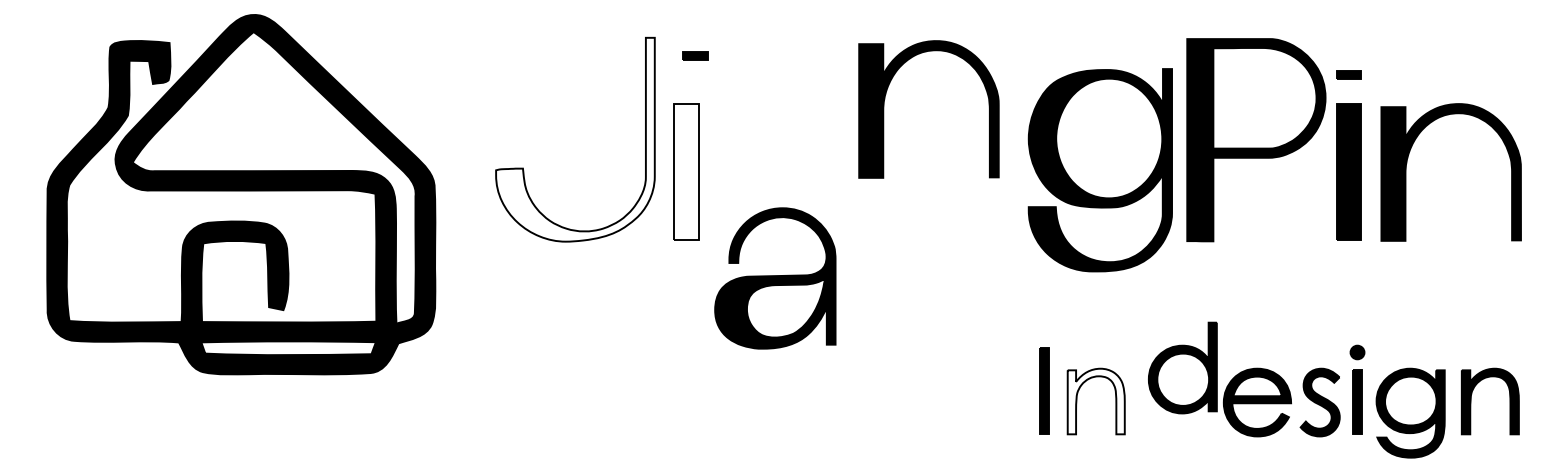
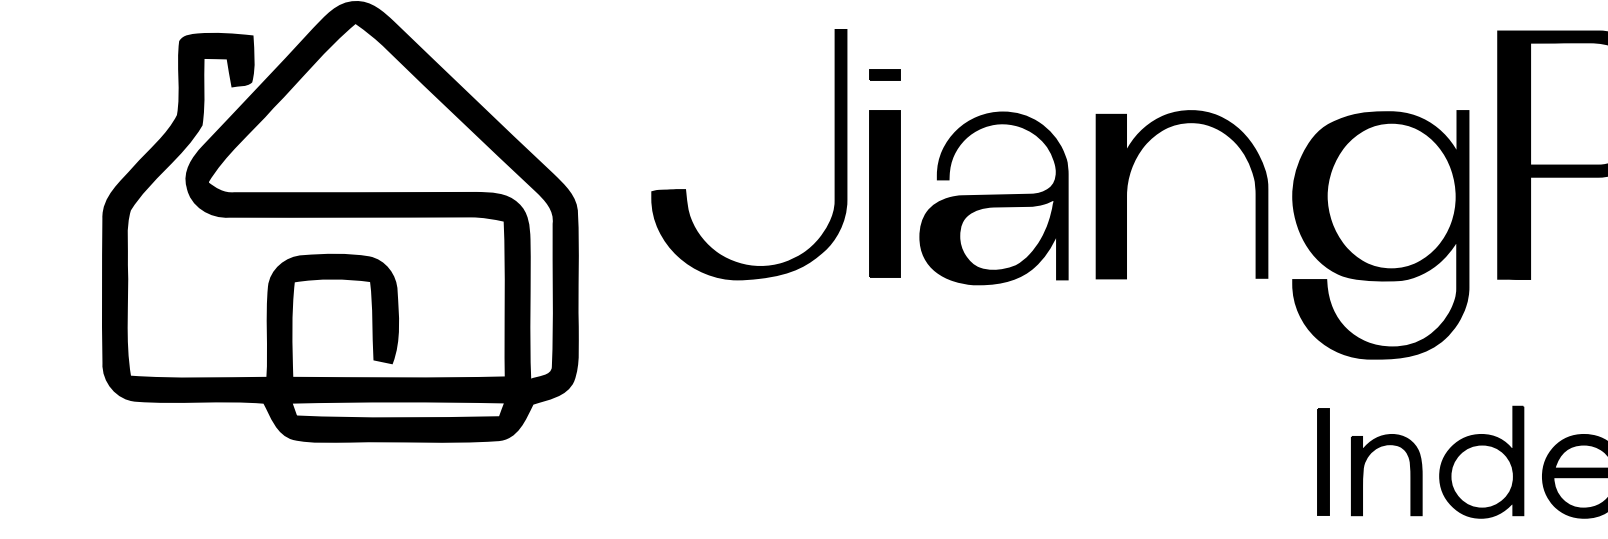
part: (695, 55) -> (885, 74), moved
part: (884, 109) -> (1127, 194), moved
fill: (575, 139) -> (749, 154), added
part: (1099, 170) -> (1379, 235), moved
fill: (686, 171) -> (885, 193), added
part: (775, 278) -> (994, 198), moved
part: (1182, 367) -> (1481, 461), moved
fill: (1095, 401) -> (1385, 475), added

